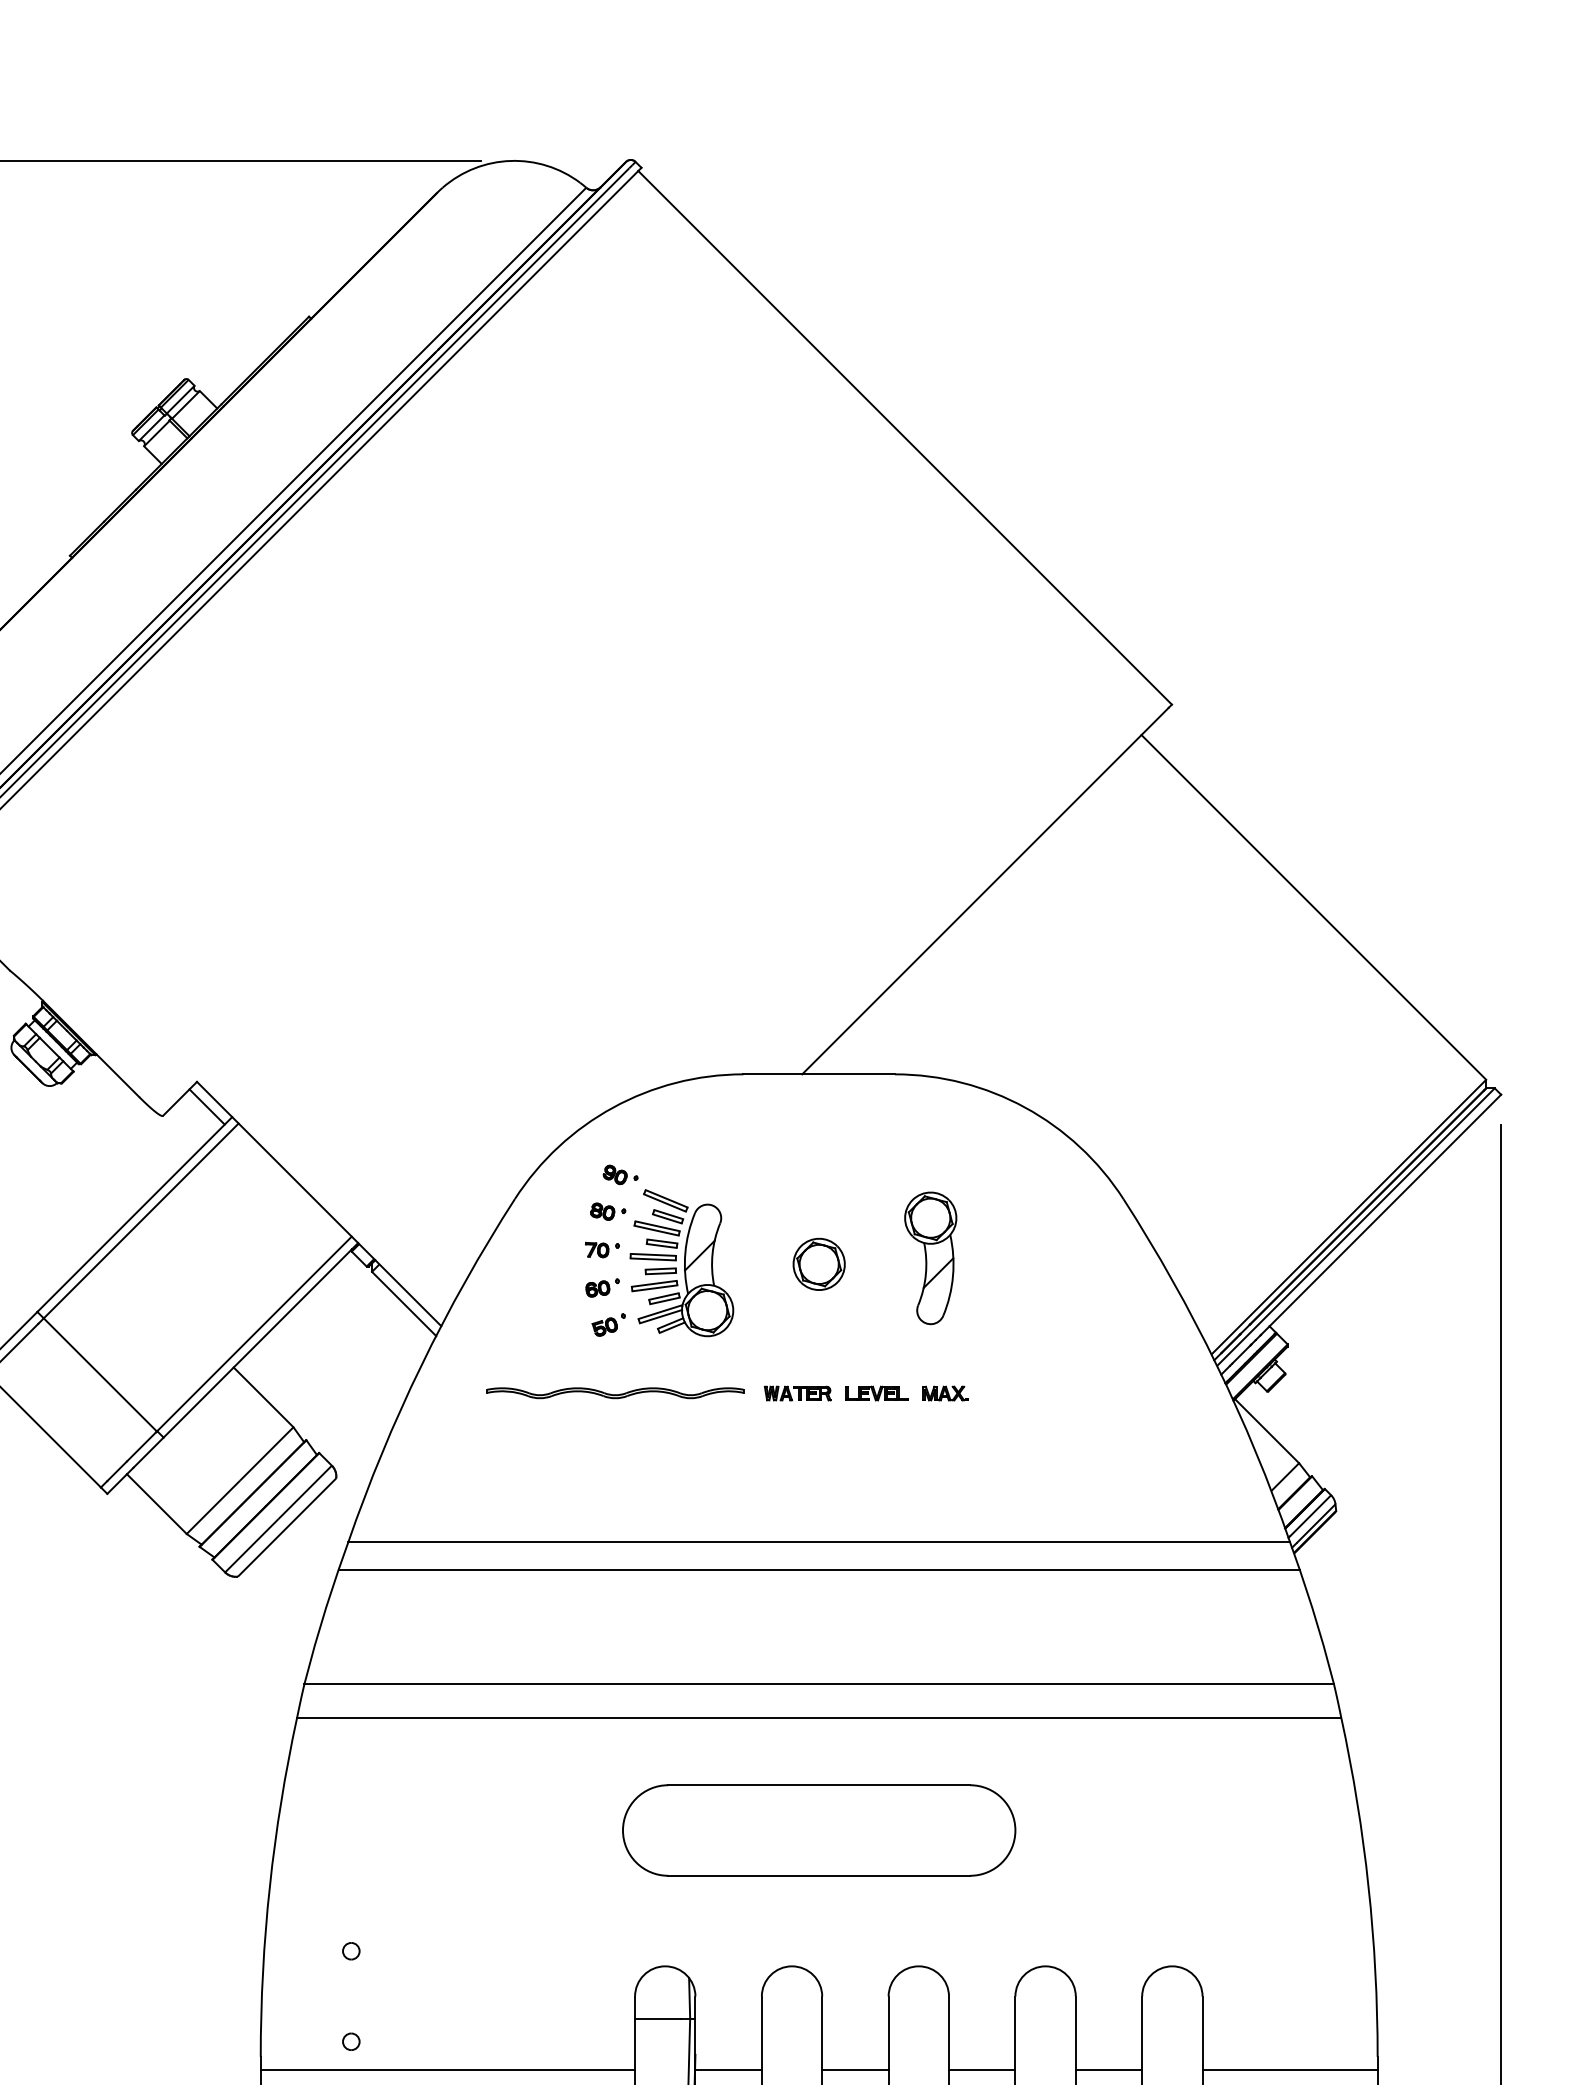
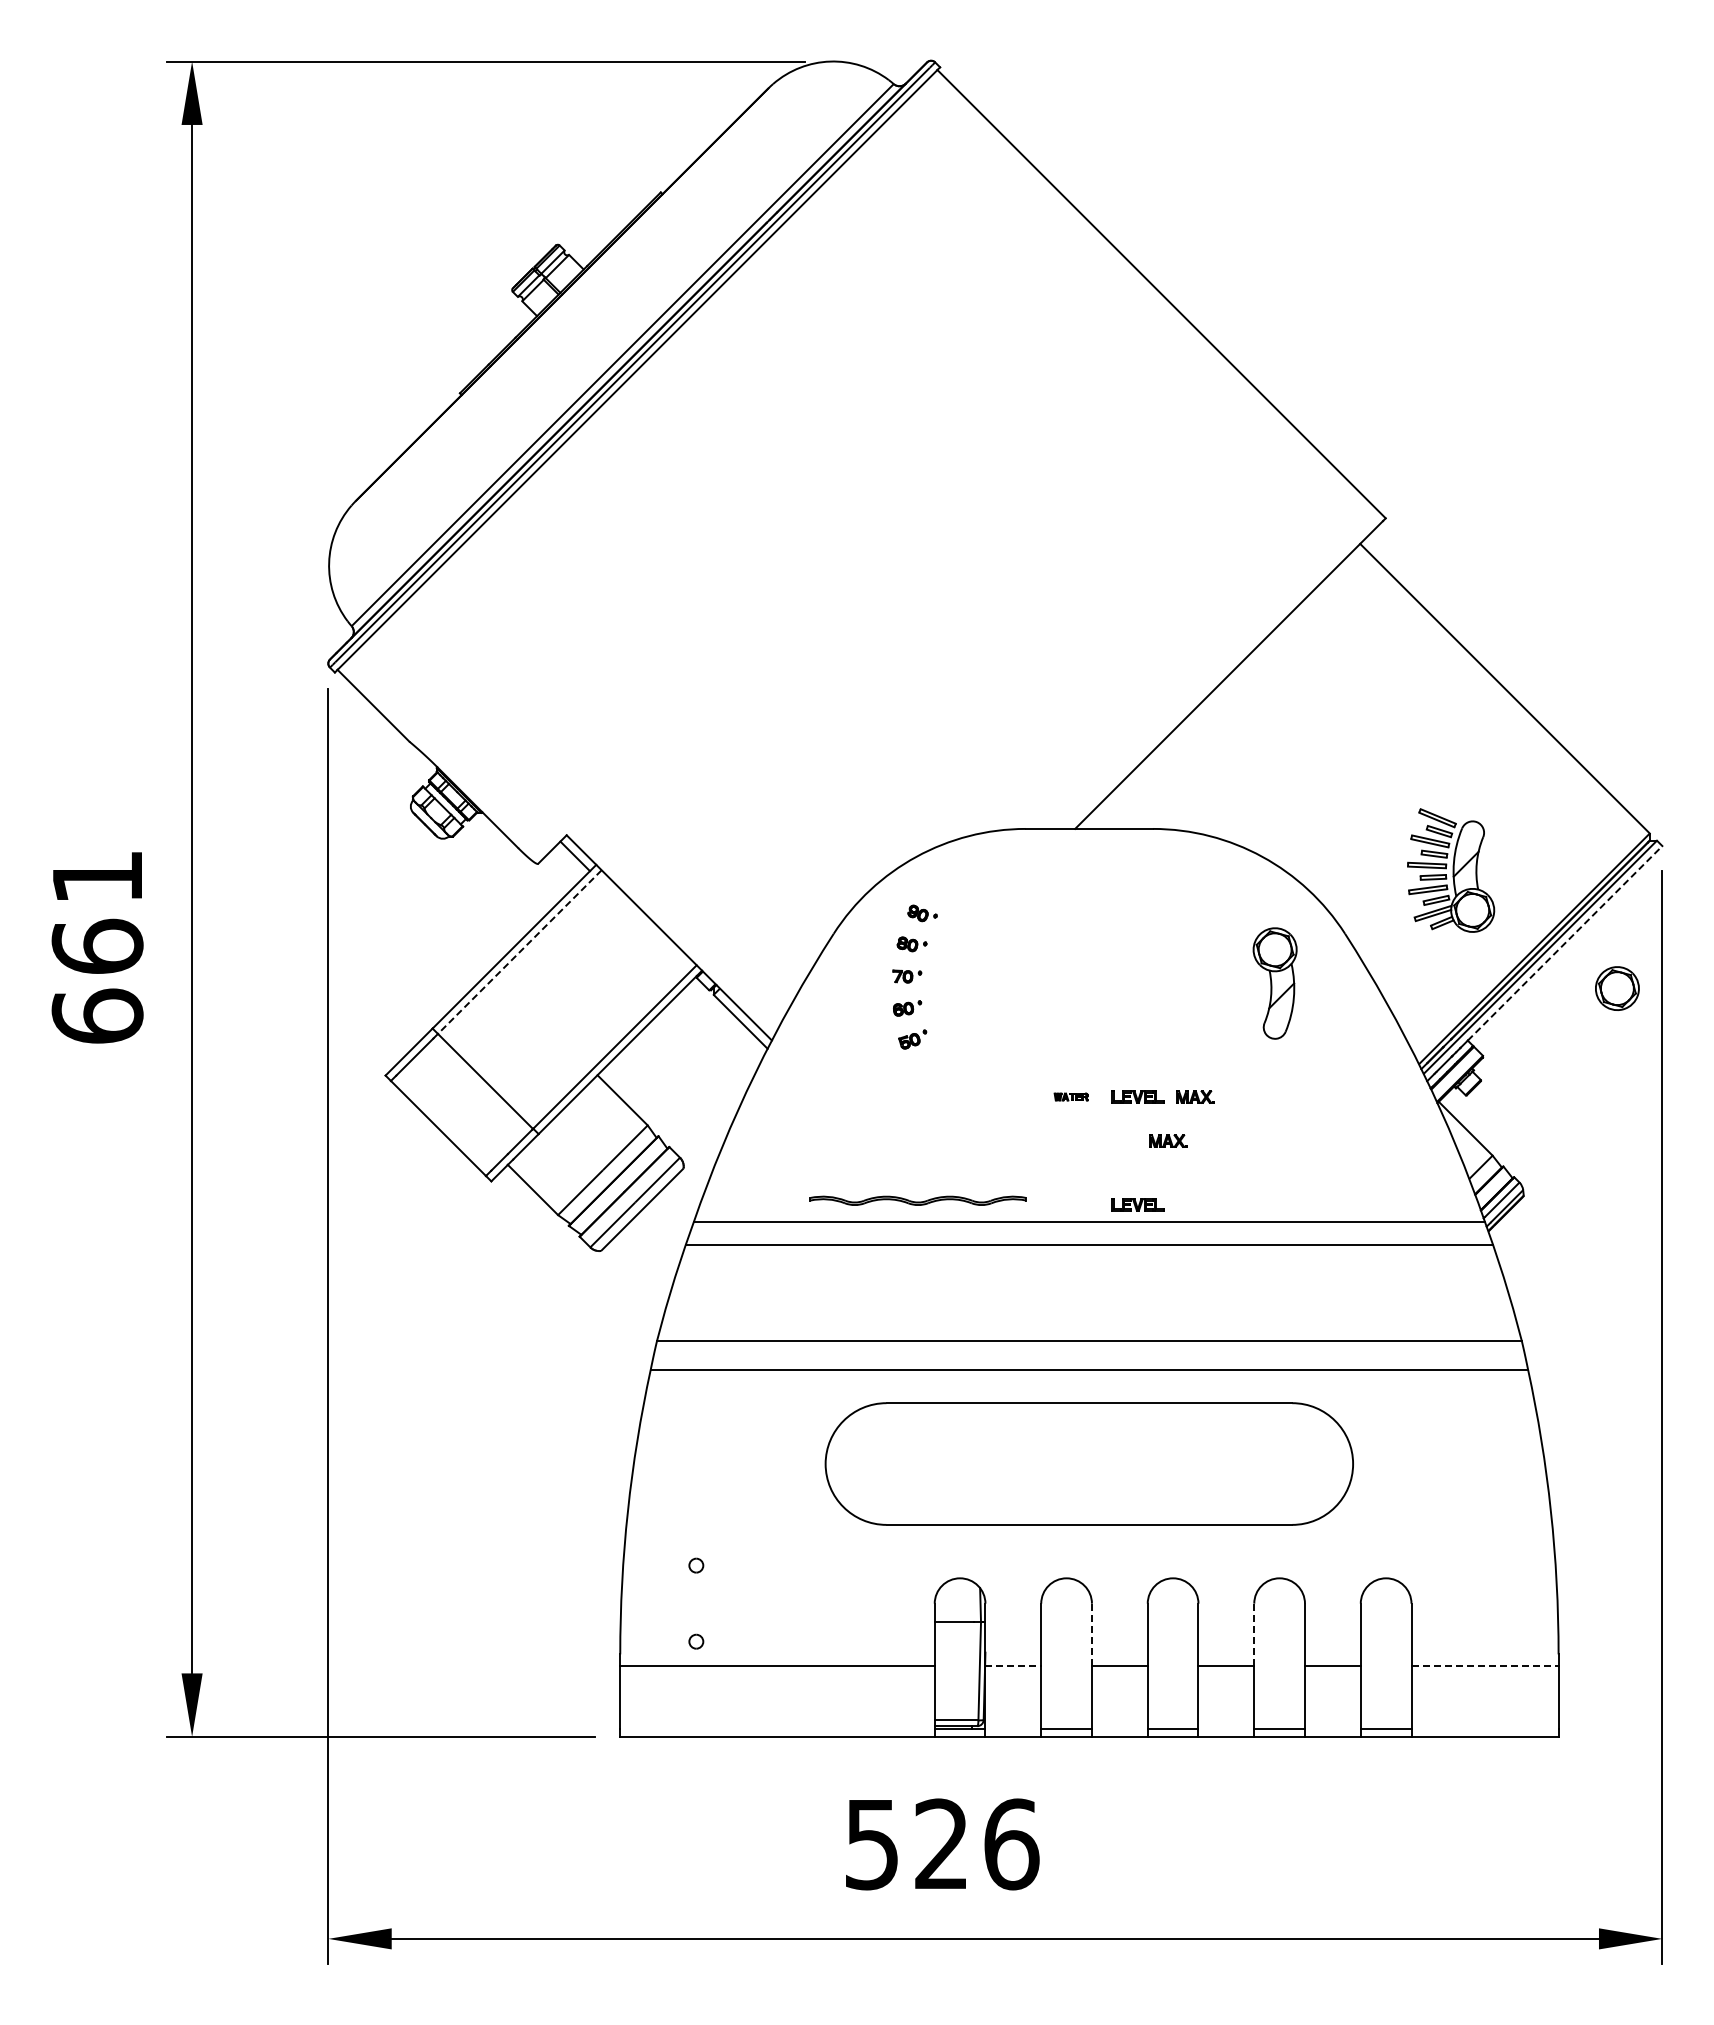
line: (1385, 1210) -> (1565, 943), solid -> dashed
line: (140, 1221) -> (519, 952), solid -> dashed
part: (929, 1258) -> (1274, 983), moved
part: (682, 1263) -> (1451, 870), moved
part: (819, 1264) -> (1617, 988), moved
part: (614, 1392) -> (917, 1200), moved
part: (796, 1392) -> (1070, 1096), size x0.6
part: (913, 1445) -> (1168, 1140), added
part: (876, 1521) -> (1137, 1204), added
part: (819, 1830) -> (1089, 1464), size x1.6
line: (821, 2033) -> (1091, 1634), solid -> dashed
line: (1015, 2033) -> (1254, 1634), solid -> dashed
line: (728, 2070) -> (1013, 1665), solid -> dashed
line: (1290, 2070) -> (1485, 1665), solid -> dashed

